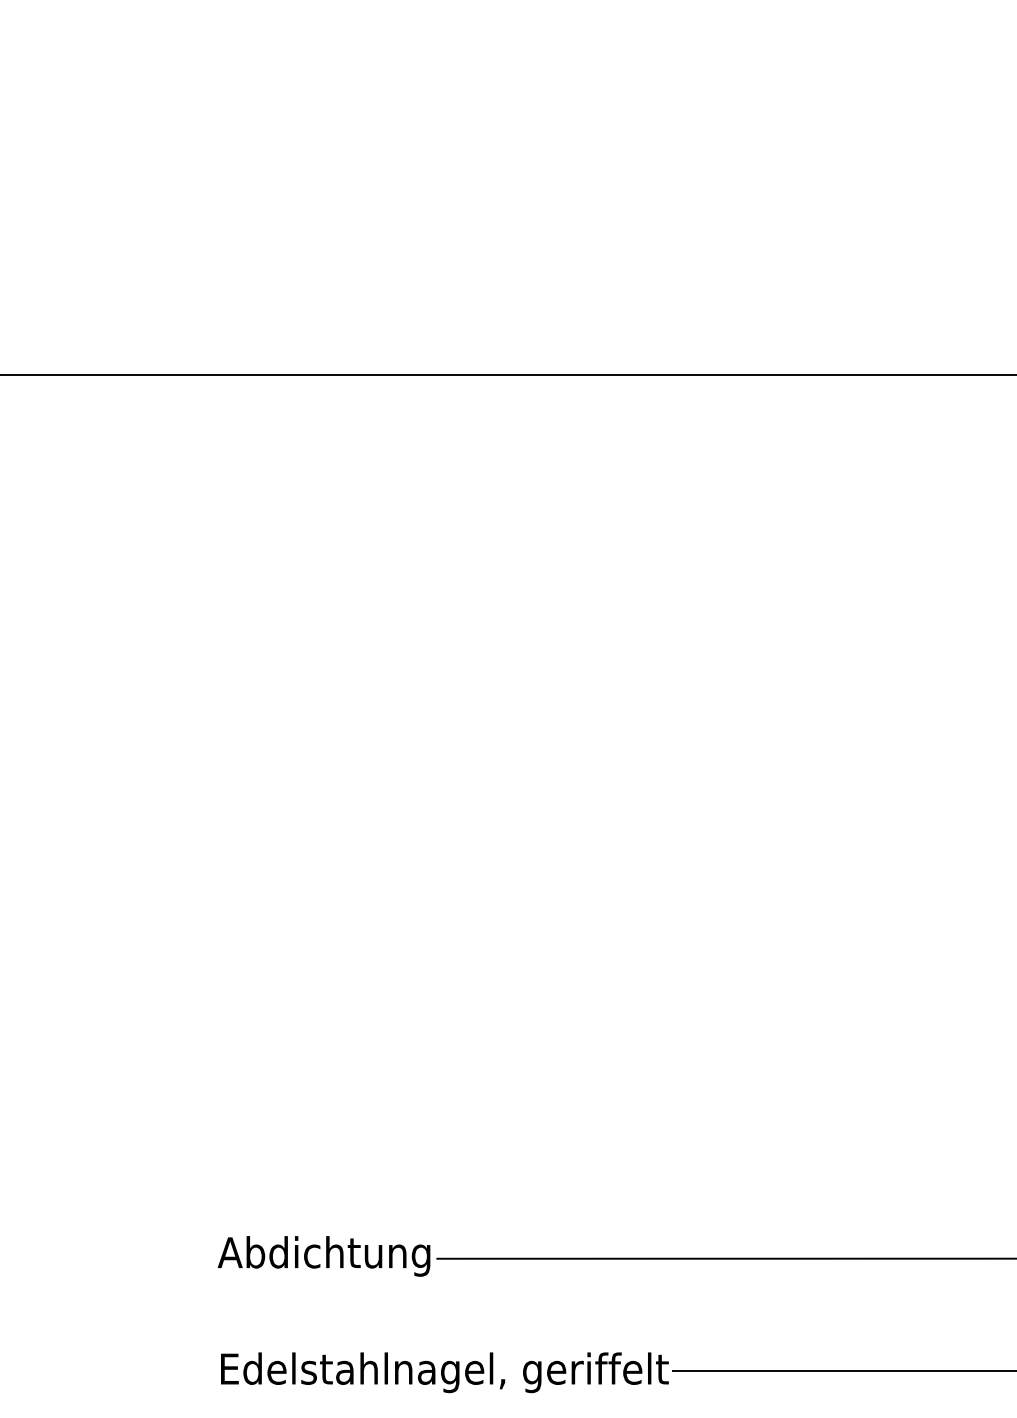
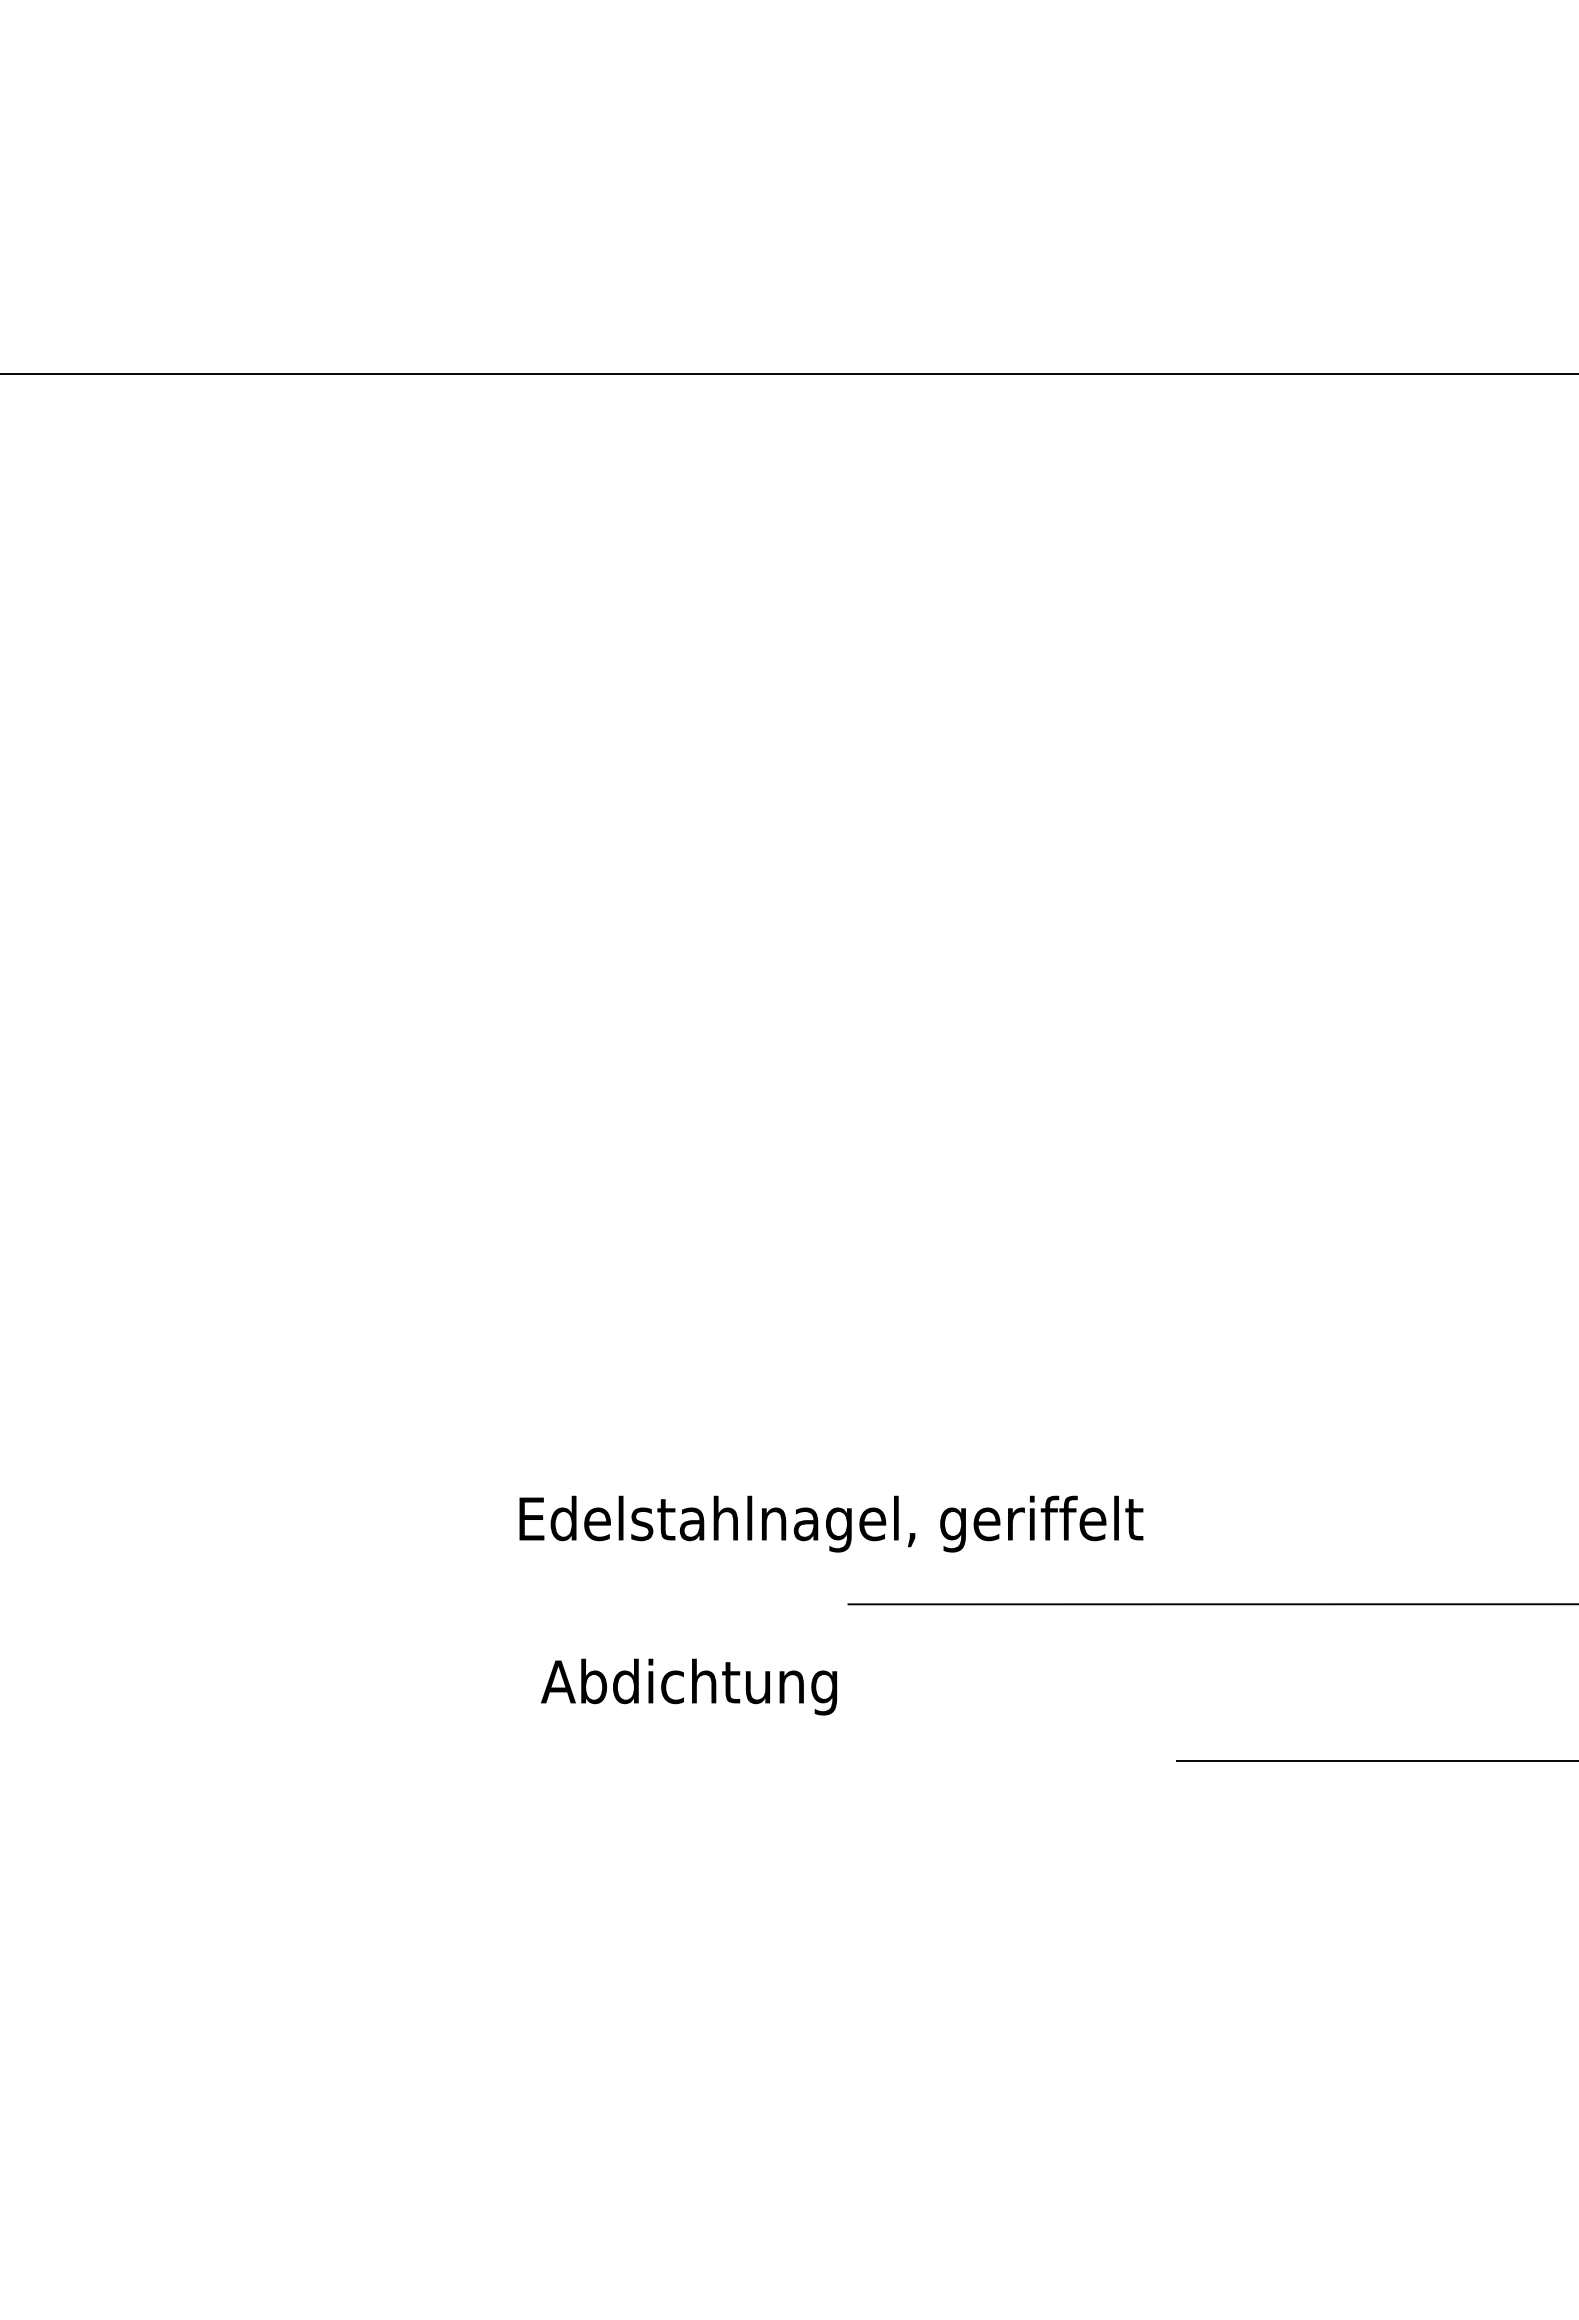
text: (323, 1255) -> (688, 1686), moved
text: (444, 1372) -> (831, 1523), moved

